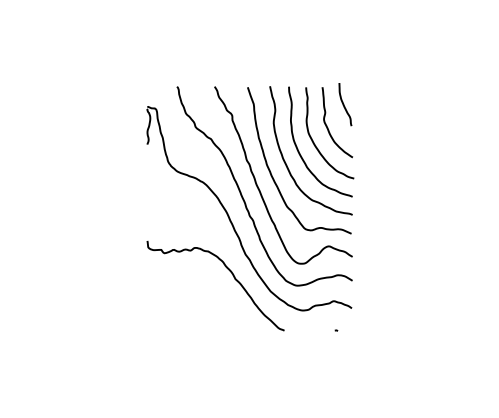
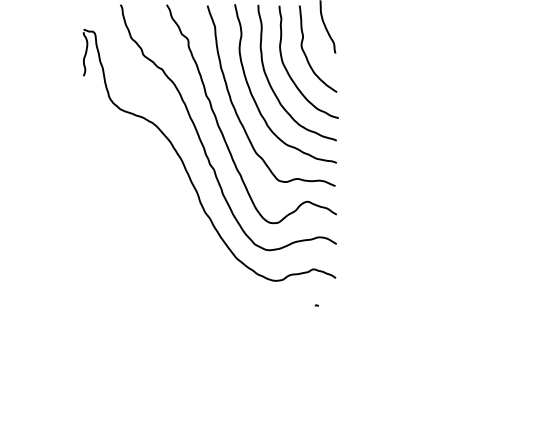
curve: (233, 277) -> (189, 240), removed

